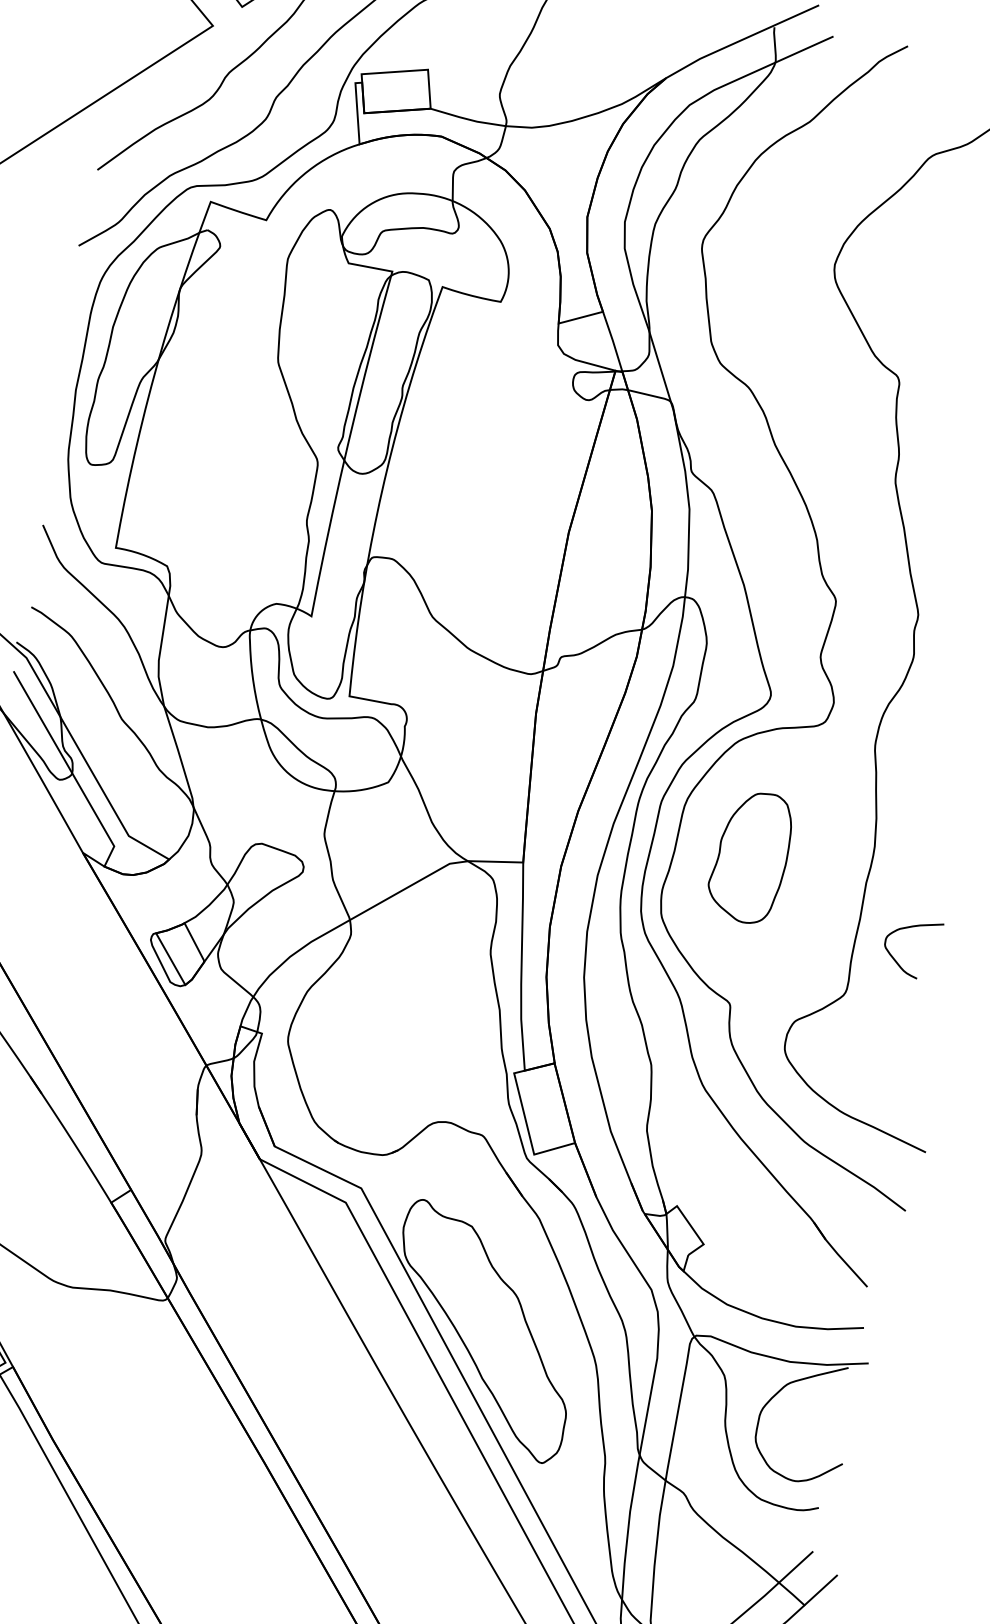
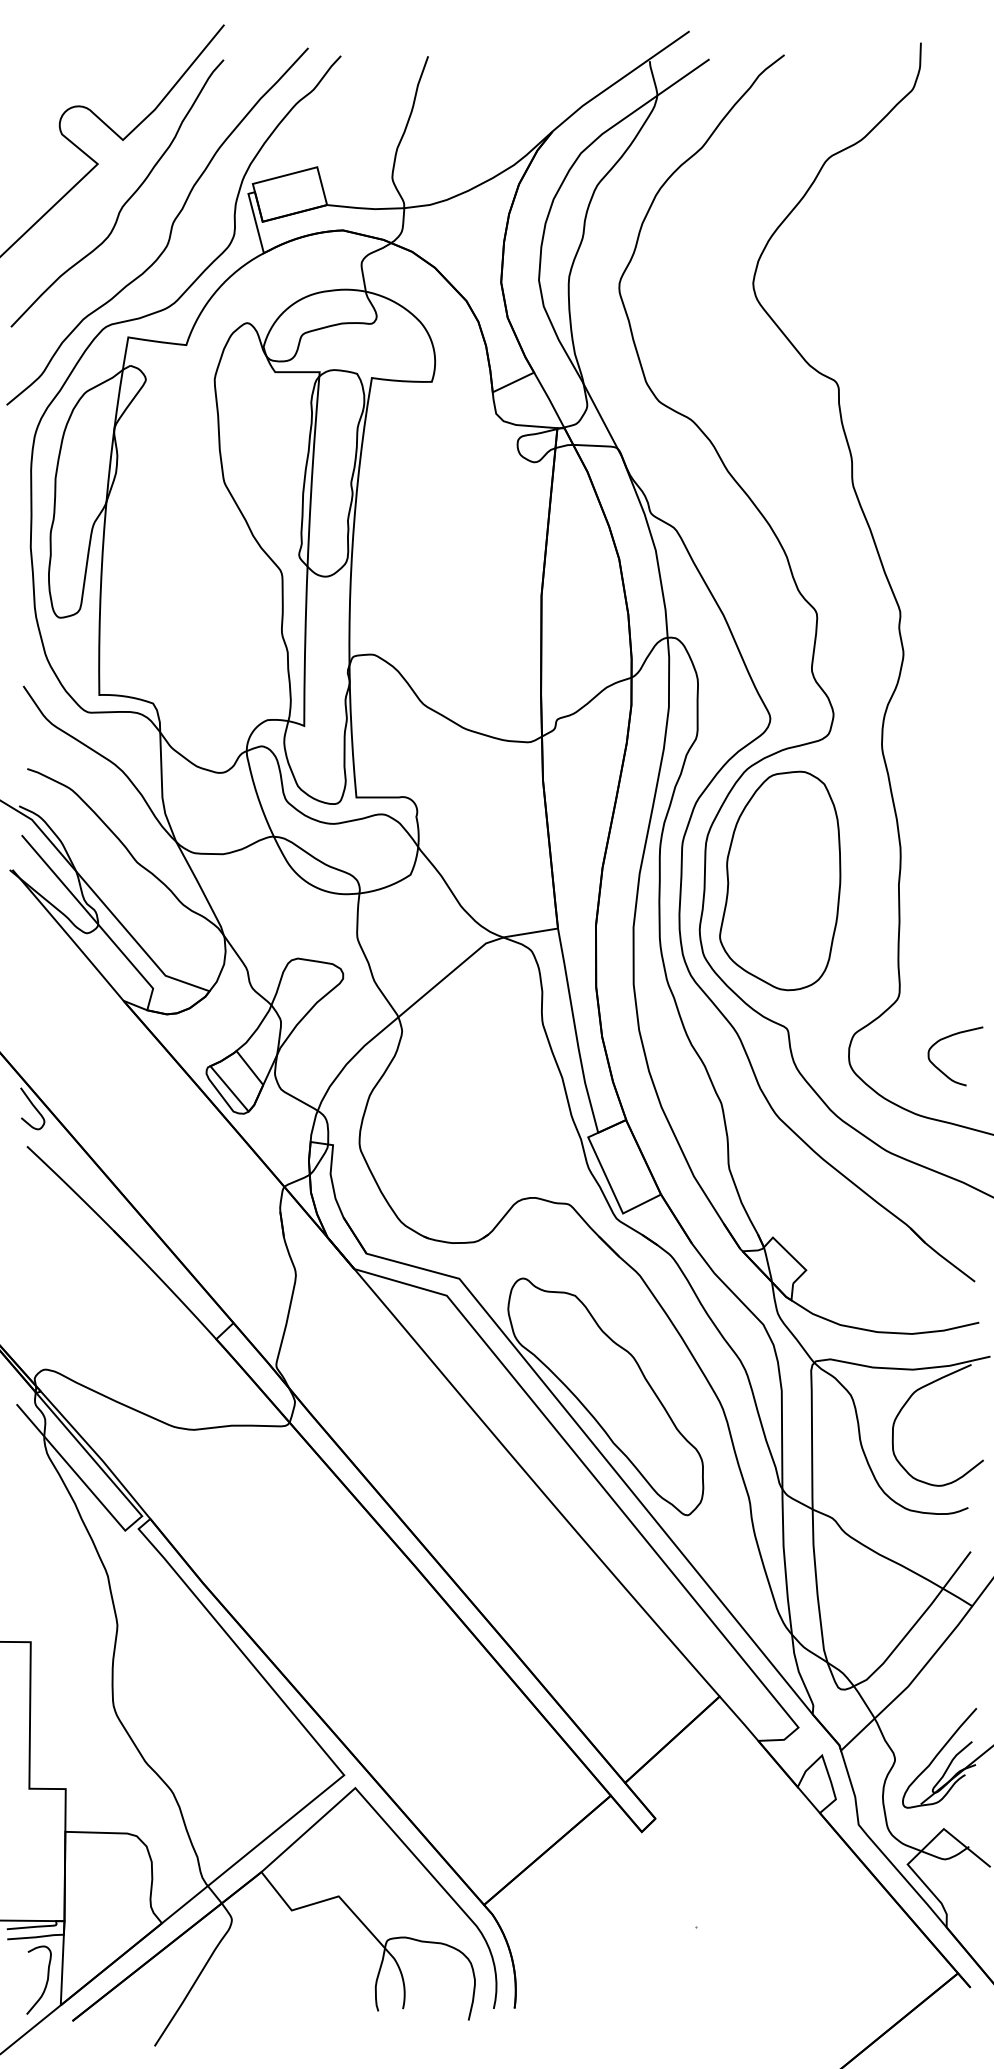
part: (750, 856) -> (780, 880), size x1.67
curve: (898, 962) -> (945, 1073), moved

